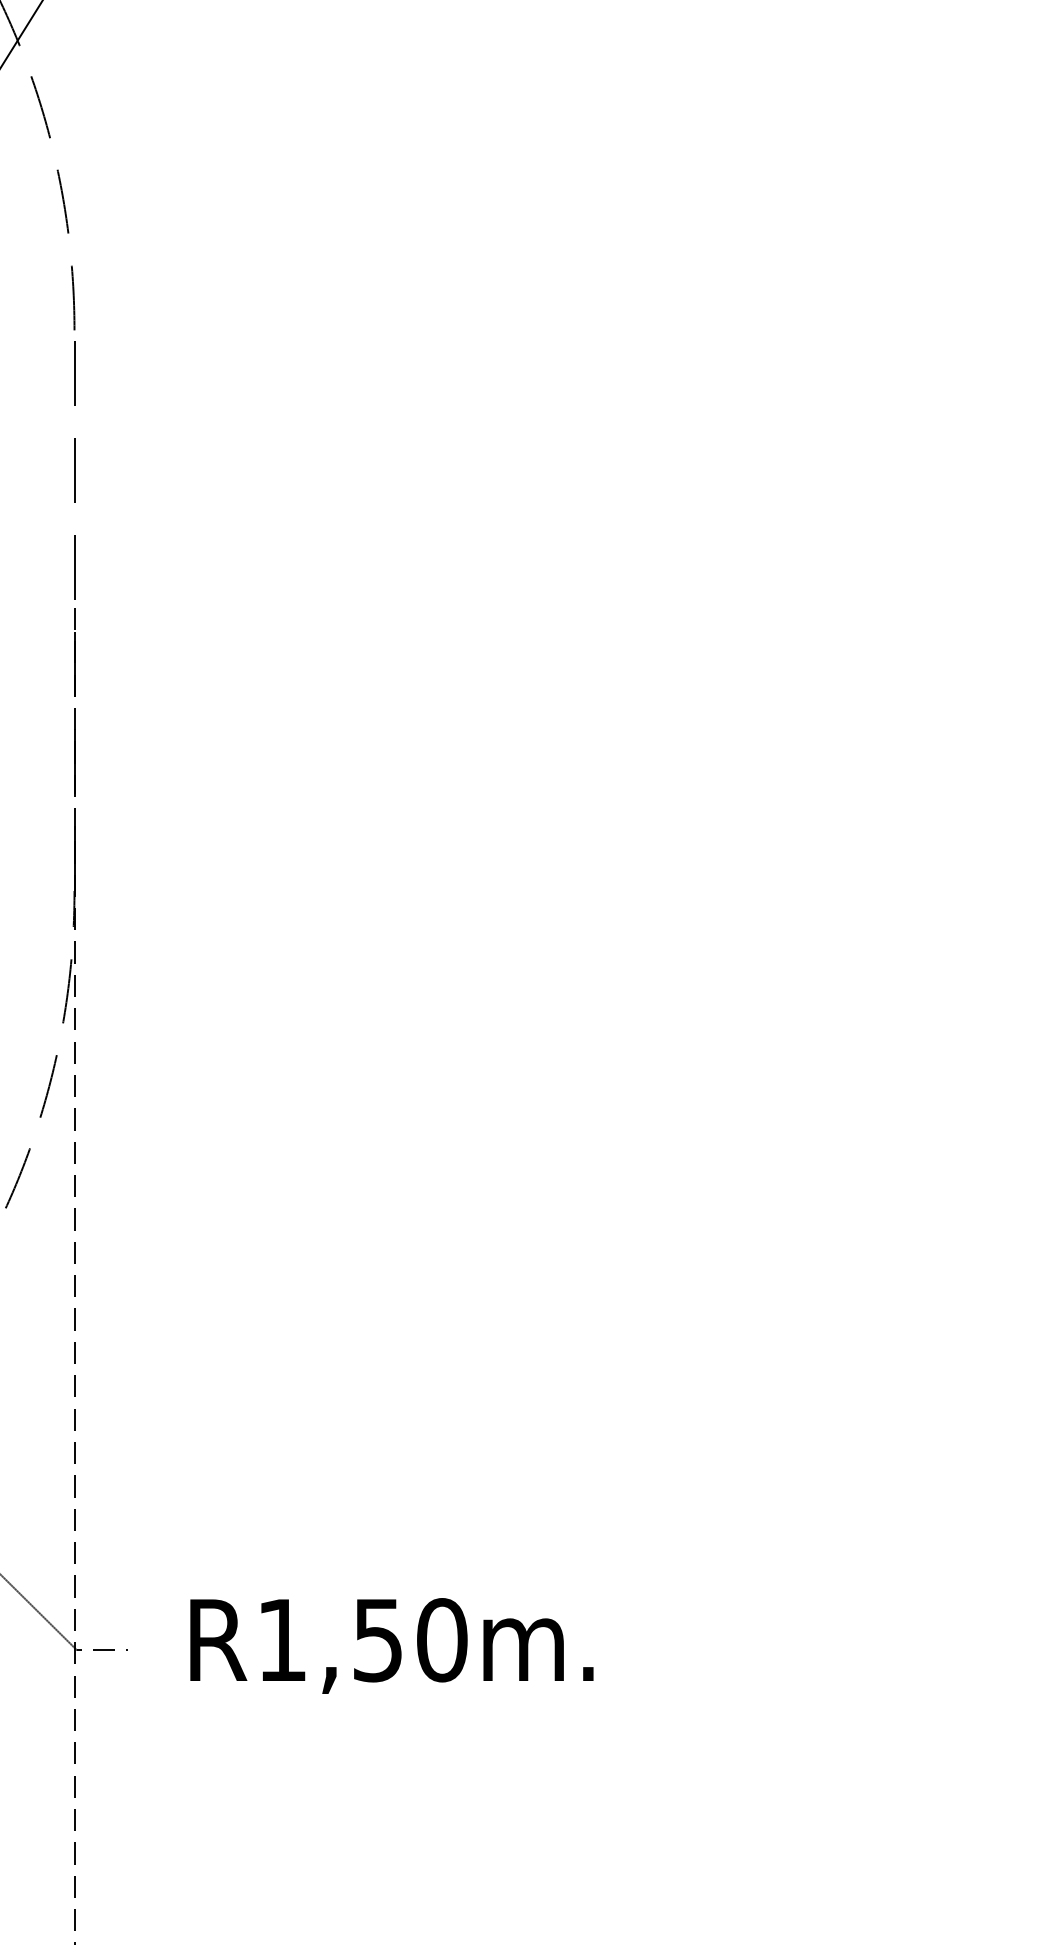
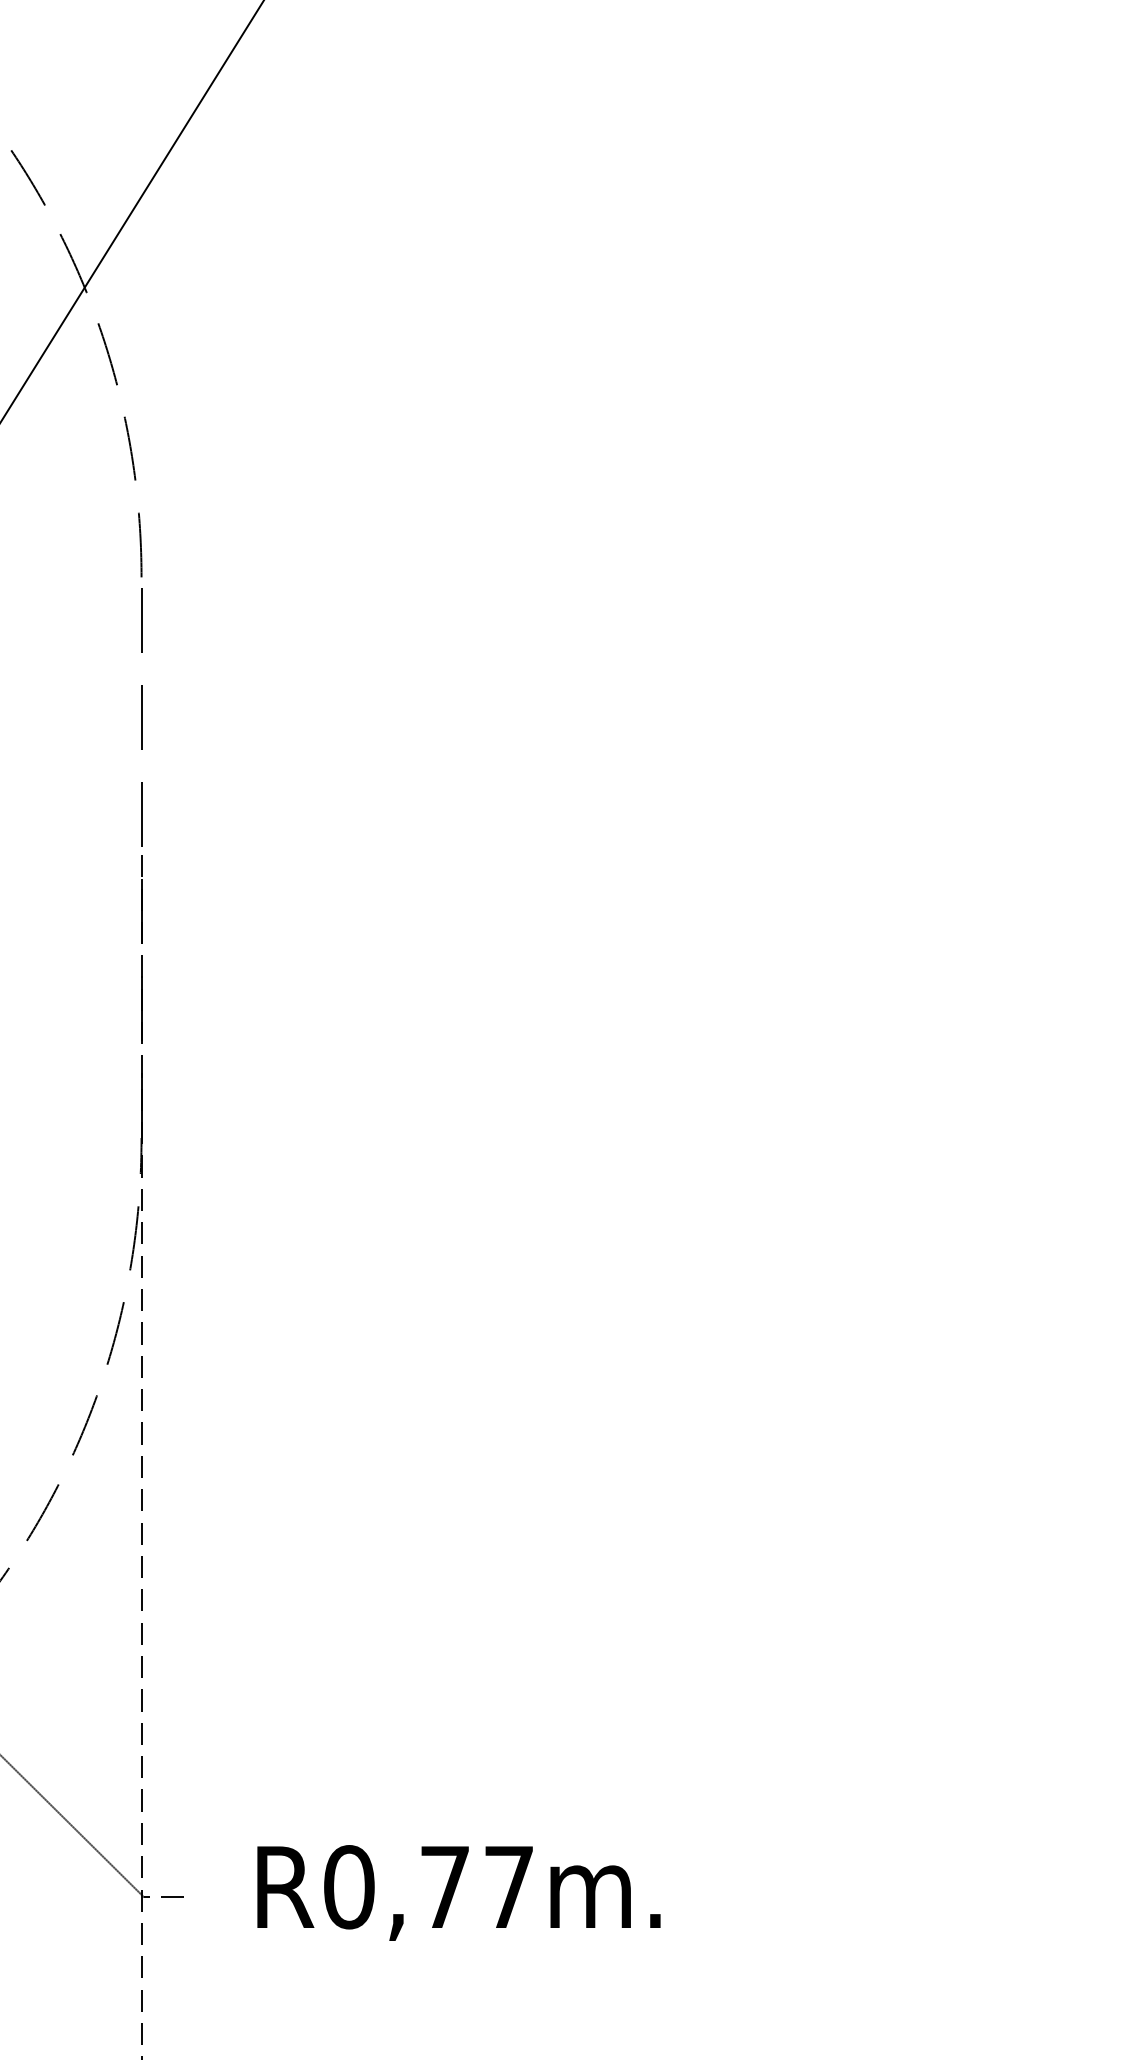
text: (362, 1640) -> (429, 1887), R1,50m. -> R0,77m.

